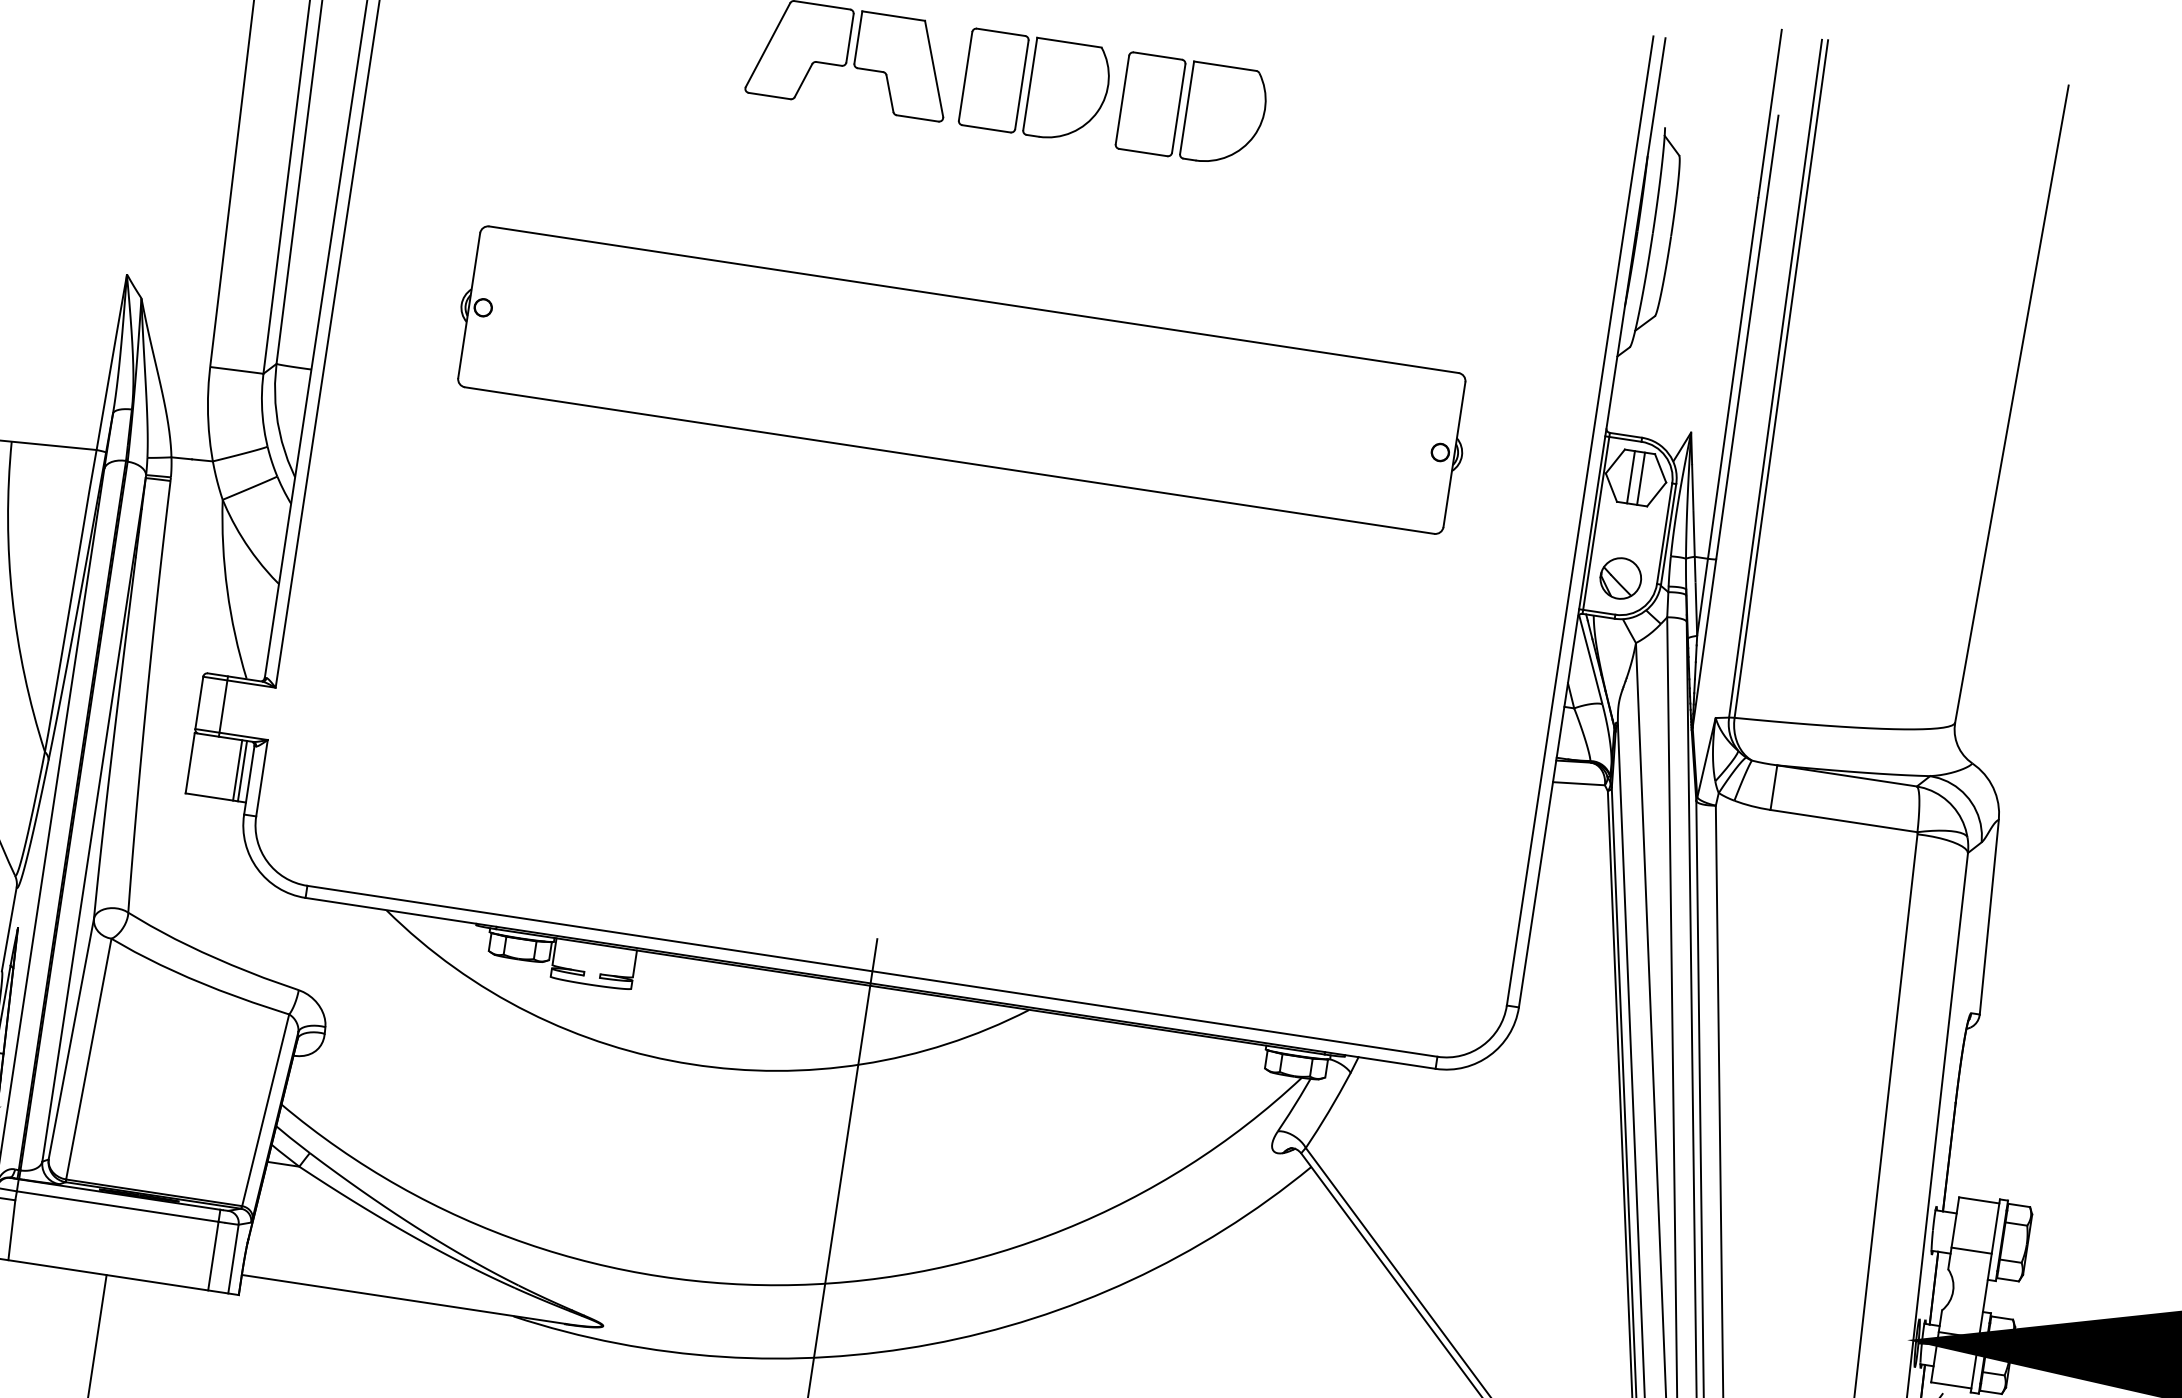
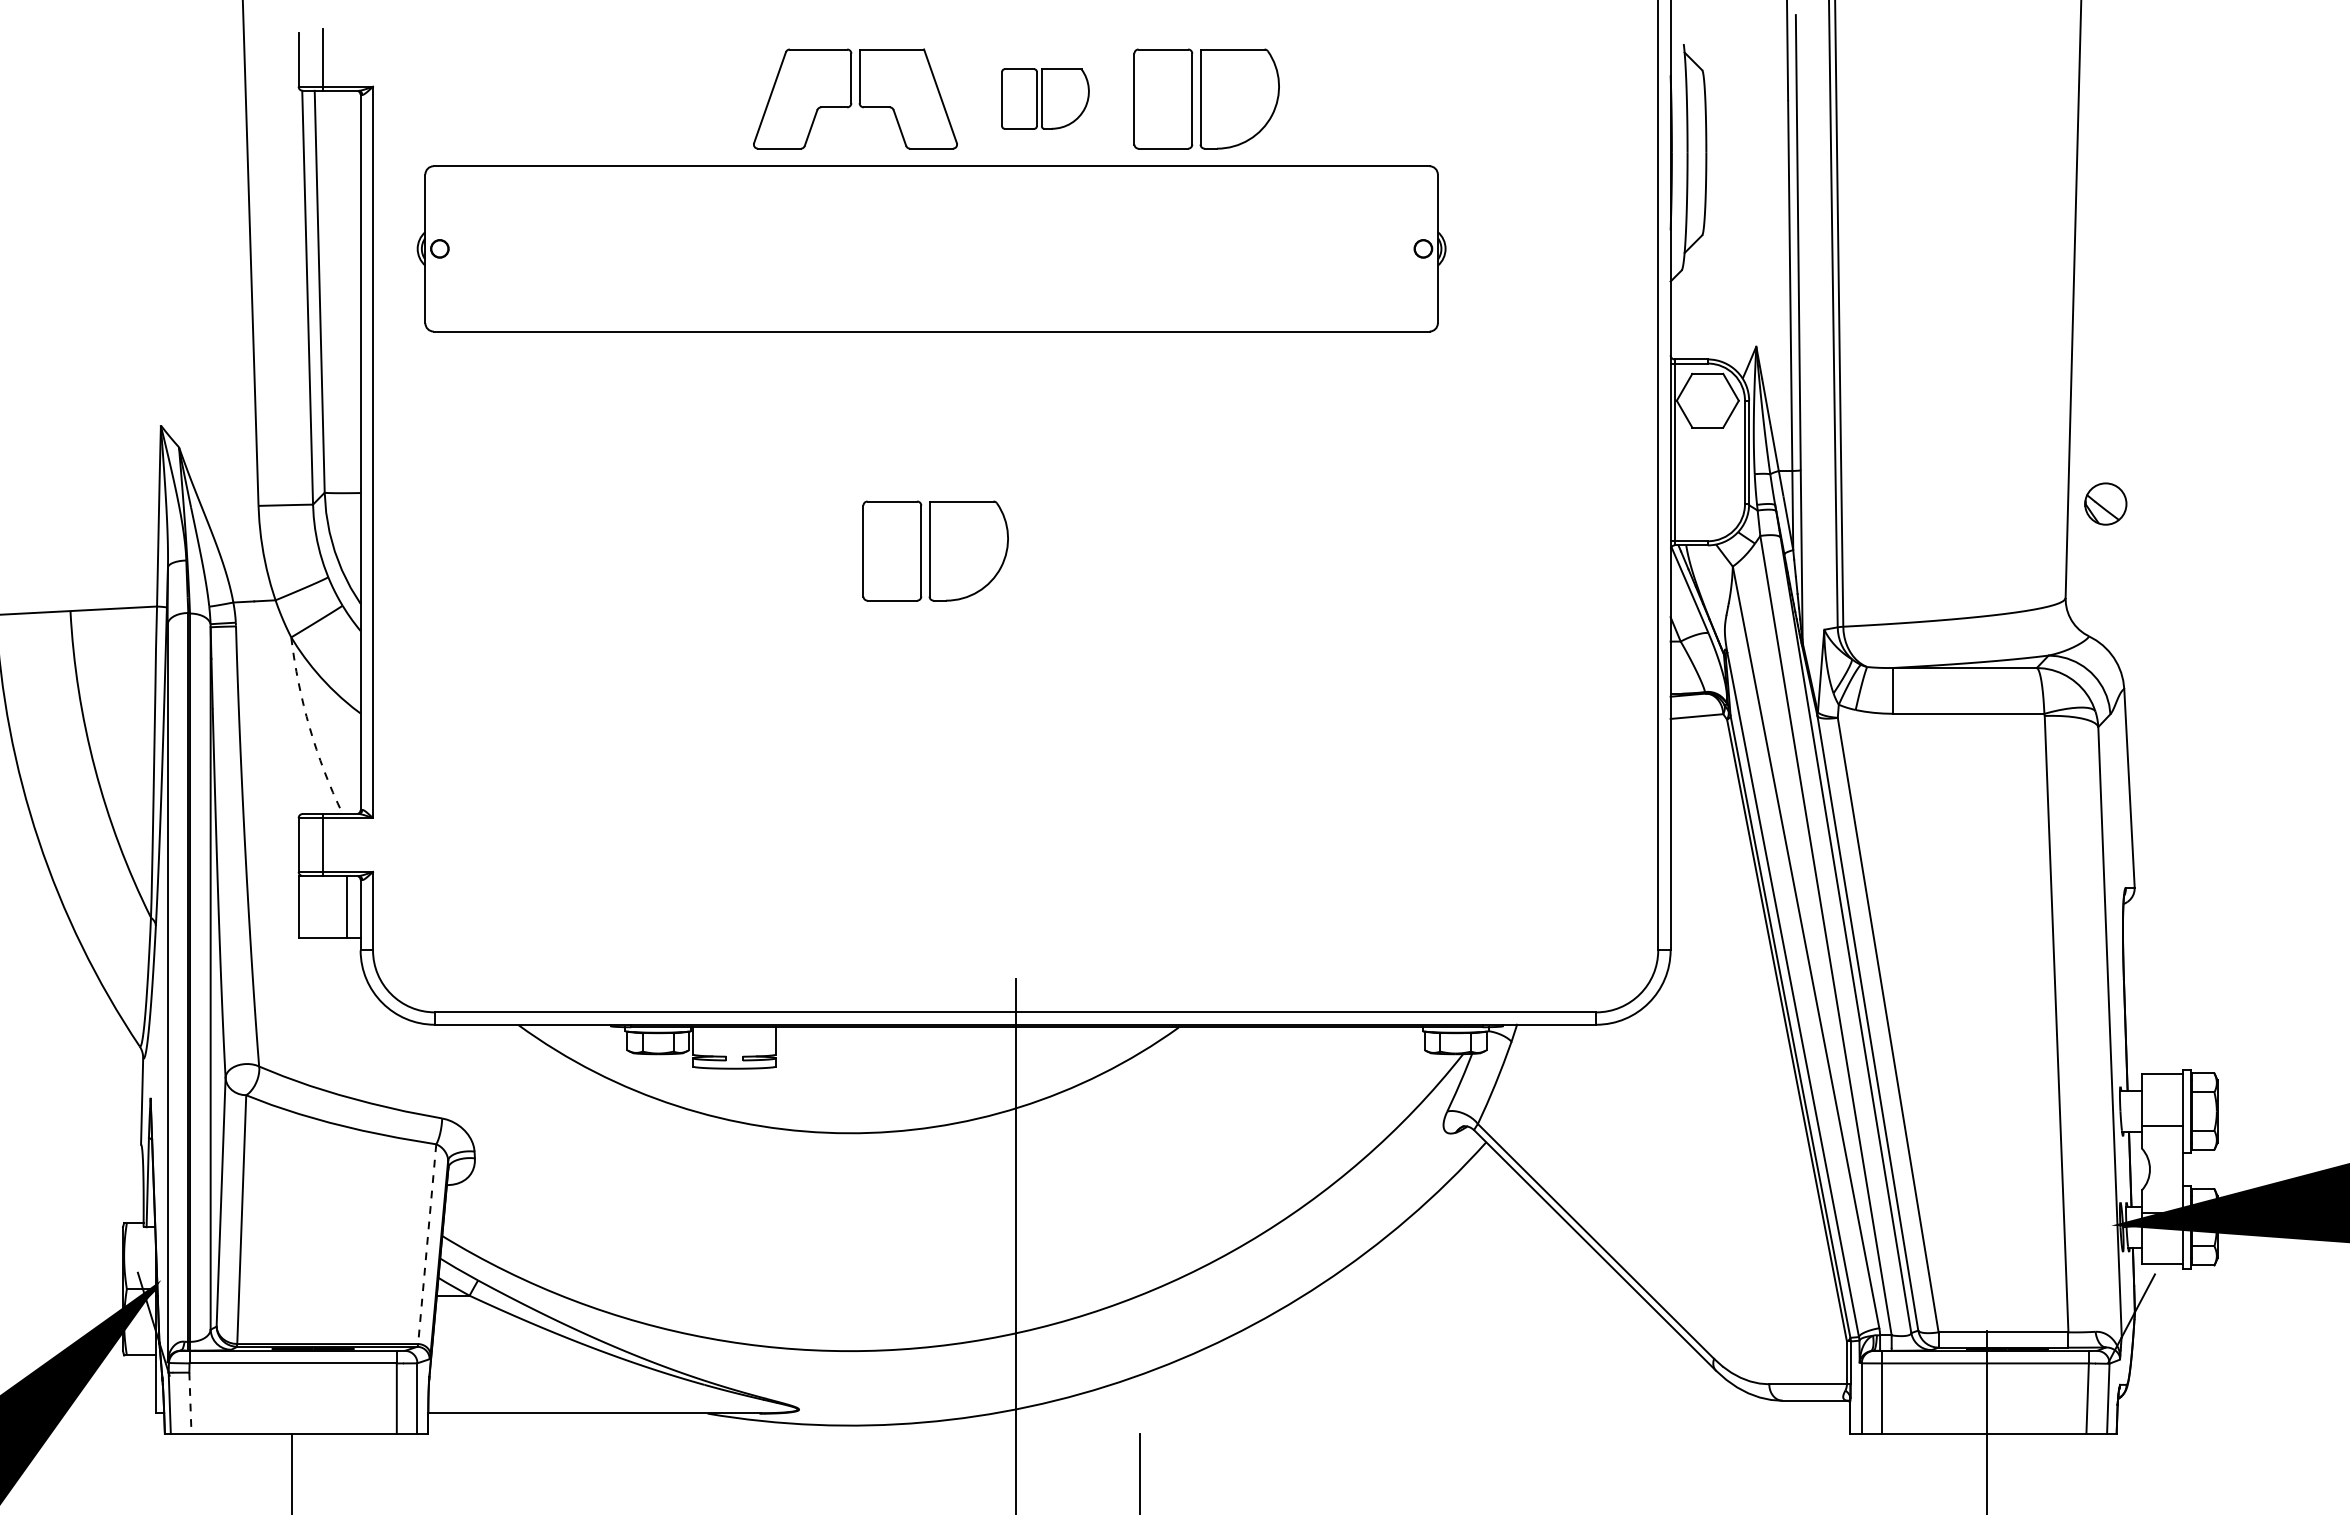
part: (1035, 86) -> (1045, 98), size x0.6
part: (961, 379) -> (931, 248), moved
line: (1630, 476) -> (1702, 400), removed
line: (1640, 478) -> (1712, 400), removed
part: (862, 510) -> (935, 550), added
part: (1620, 577) -> (2105, 503), moved
arc: (227, 590) -> (309, 727), solid -> dashed
line: (242, 770) -> (352, 906), removed
line: (265, 1110) -> (427, 1244), solid -> dashed
line: (11, 1230) -> (190, 1403), solid -> dashed

